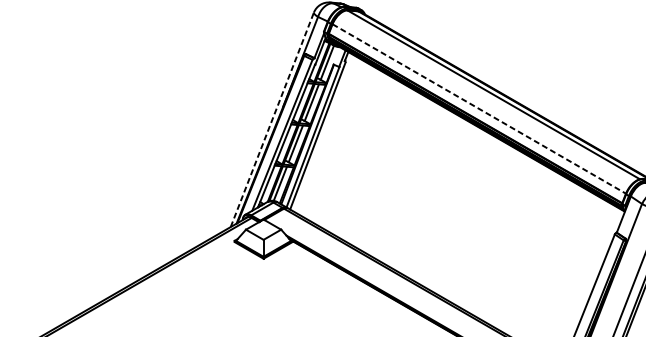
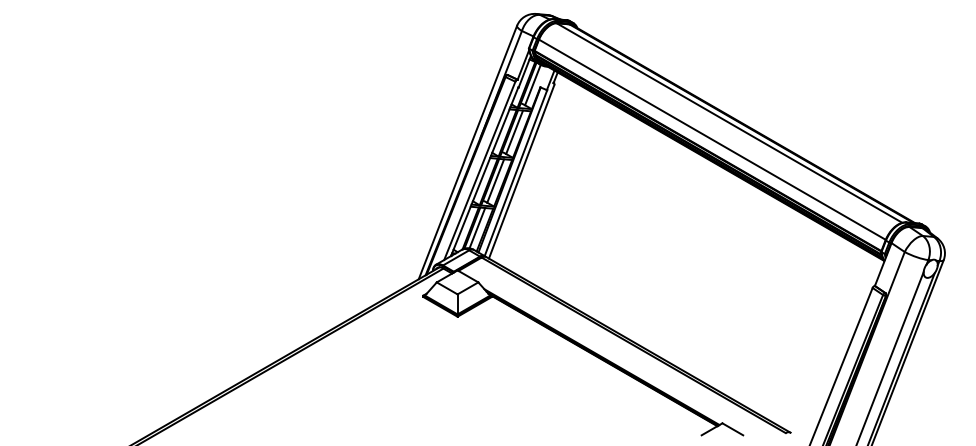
line: (479, 108) -> (712, 139), dashed -> solid
line: (271, 119) -> (467, 152), dashed -> solid

